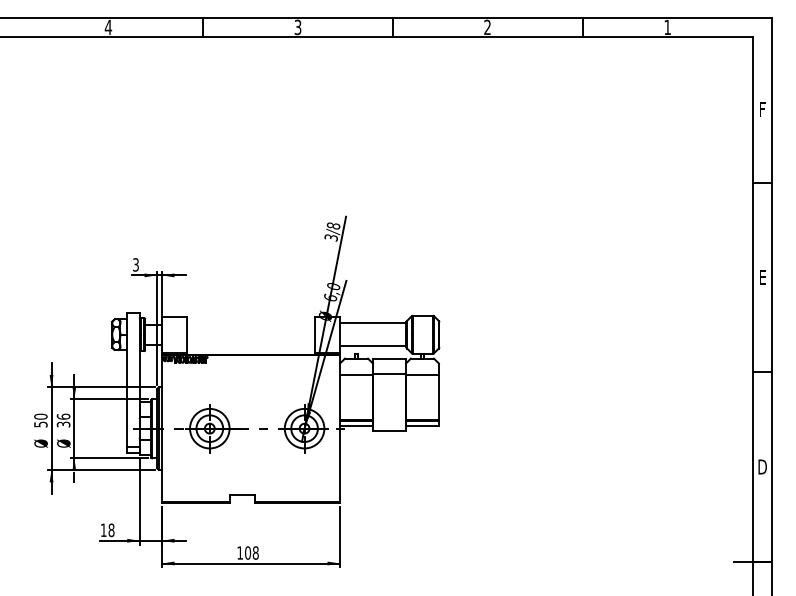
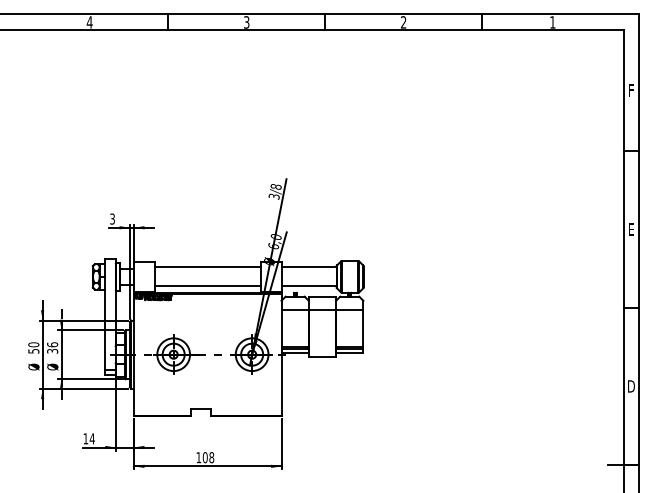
line: (250, 323) -> (207, 267), added
line: (250, 346) -> (207, 286), added
text: (111, 530) -> (92, 439), 18 -> 14

